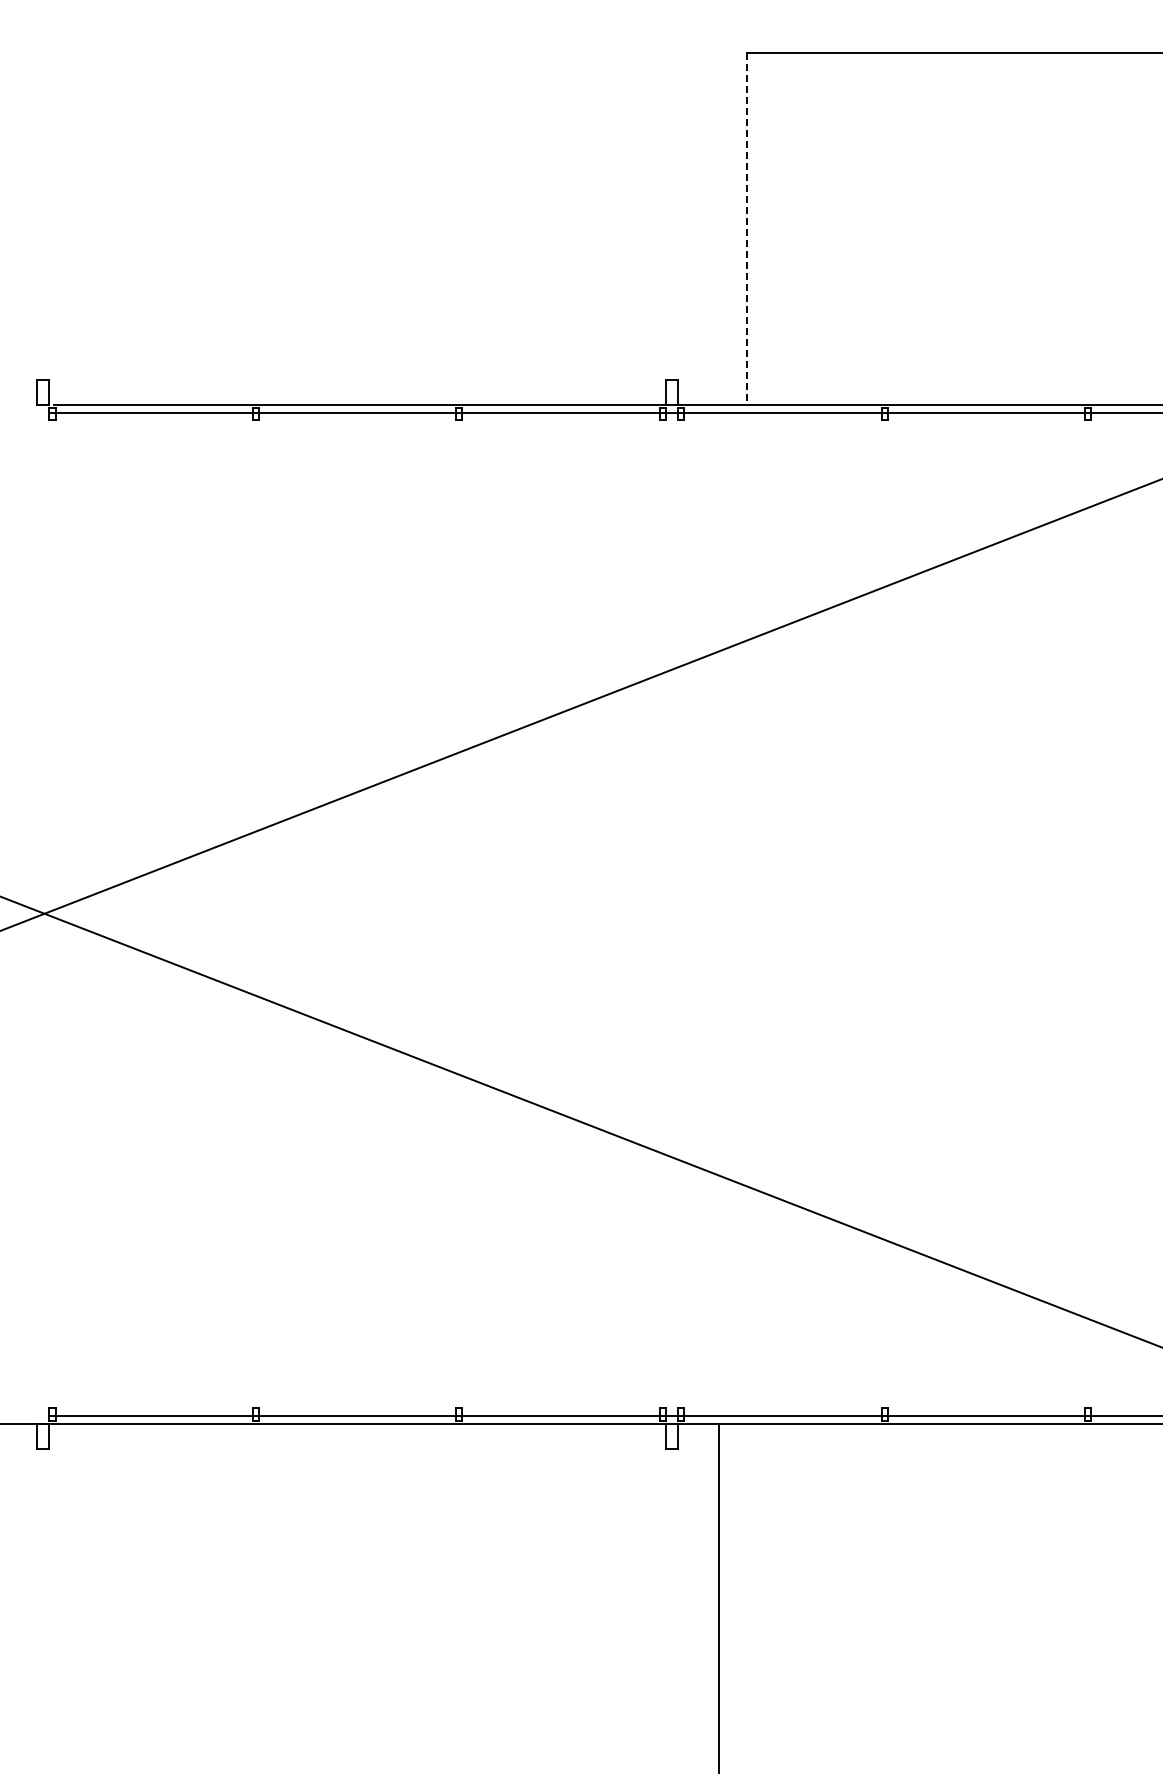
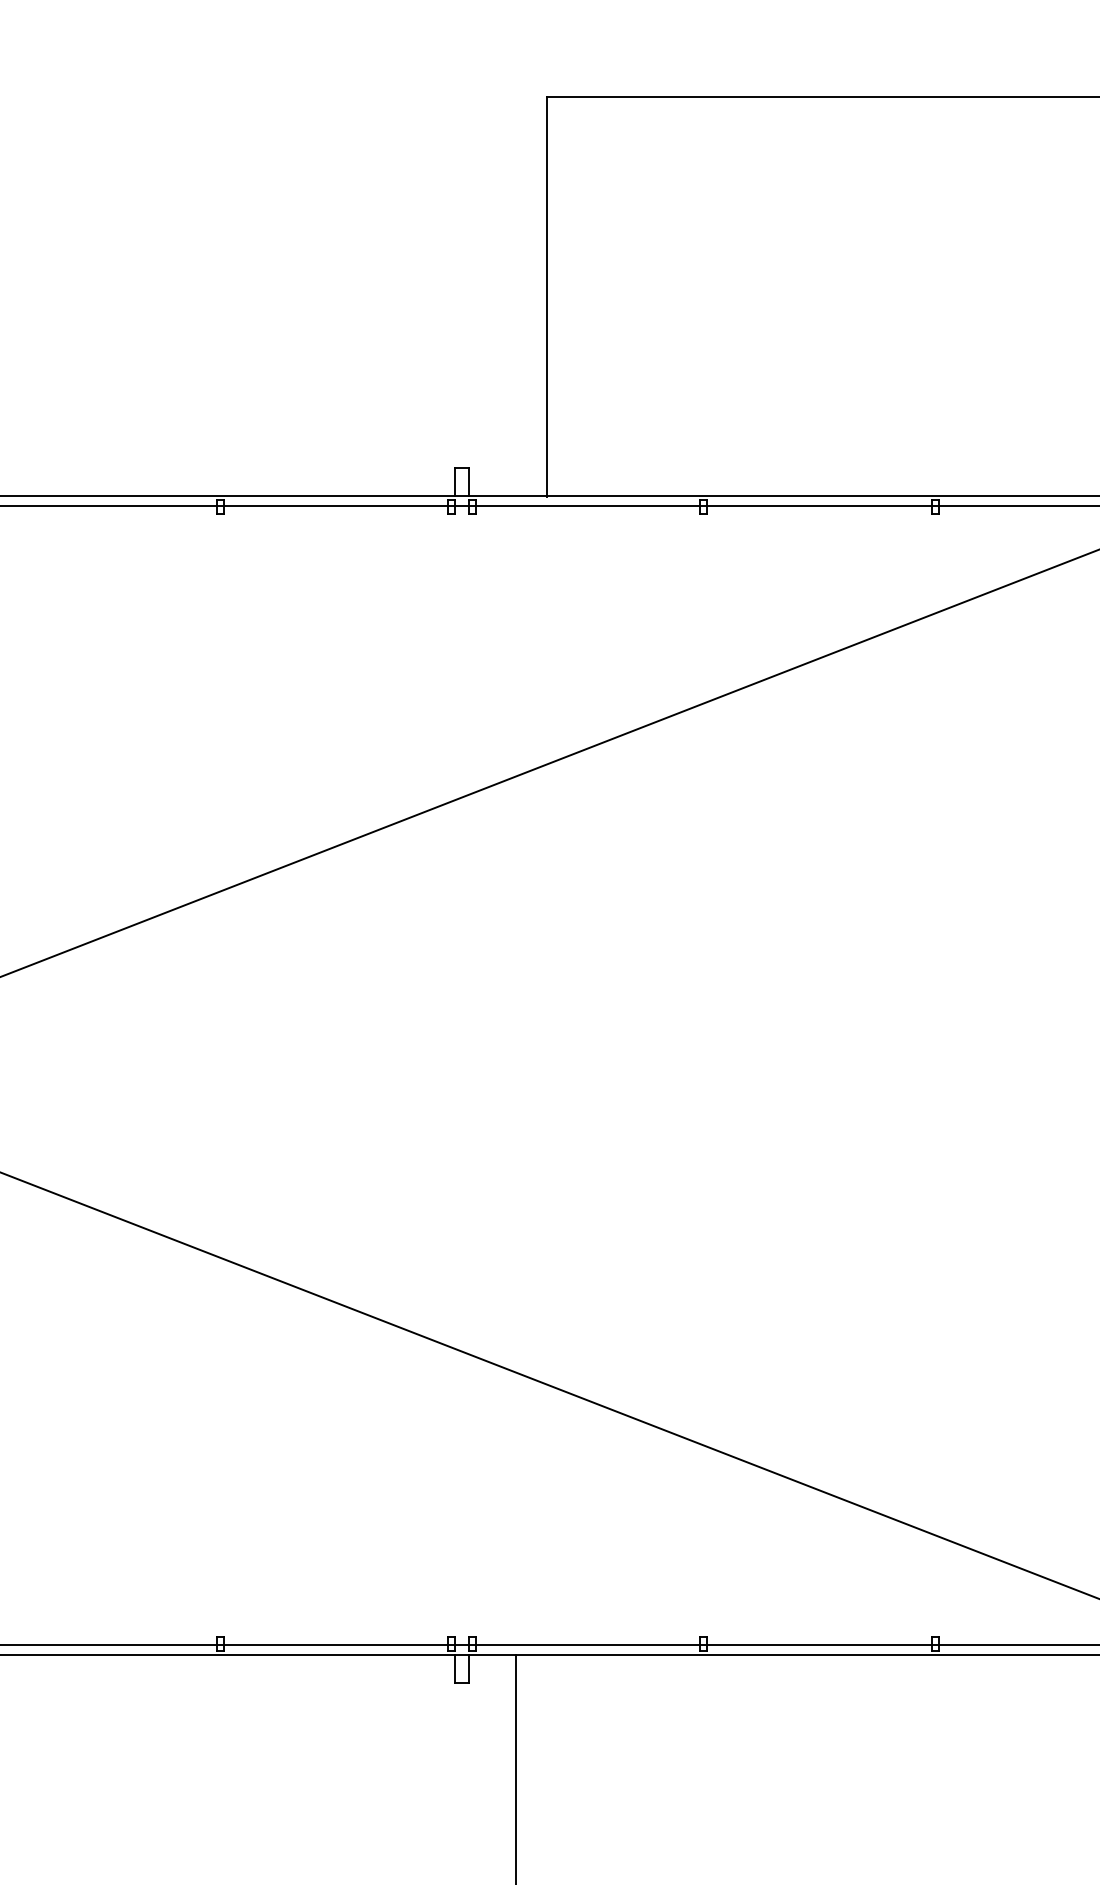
line: (746, 229) -> (546, 297), dashed -> solid

